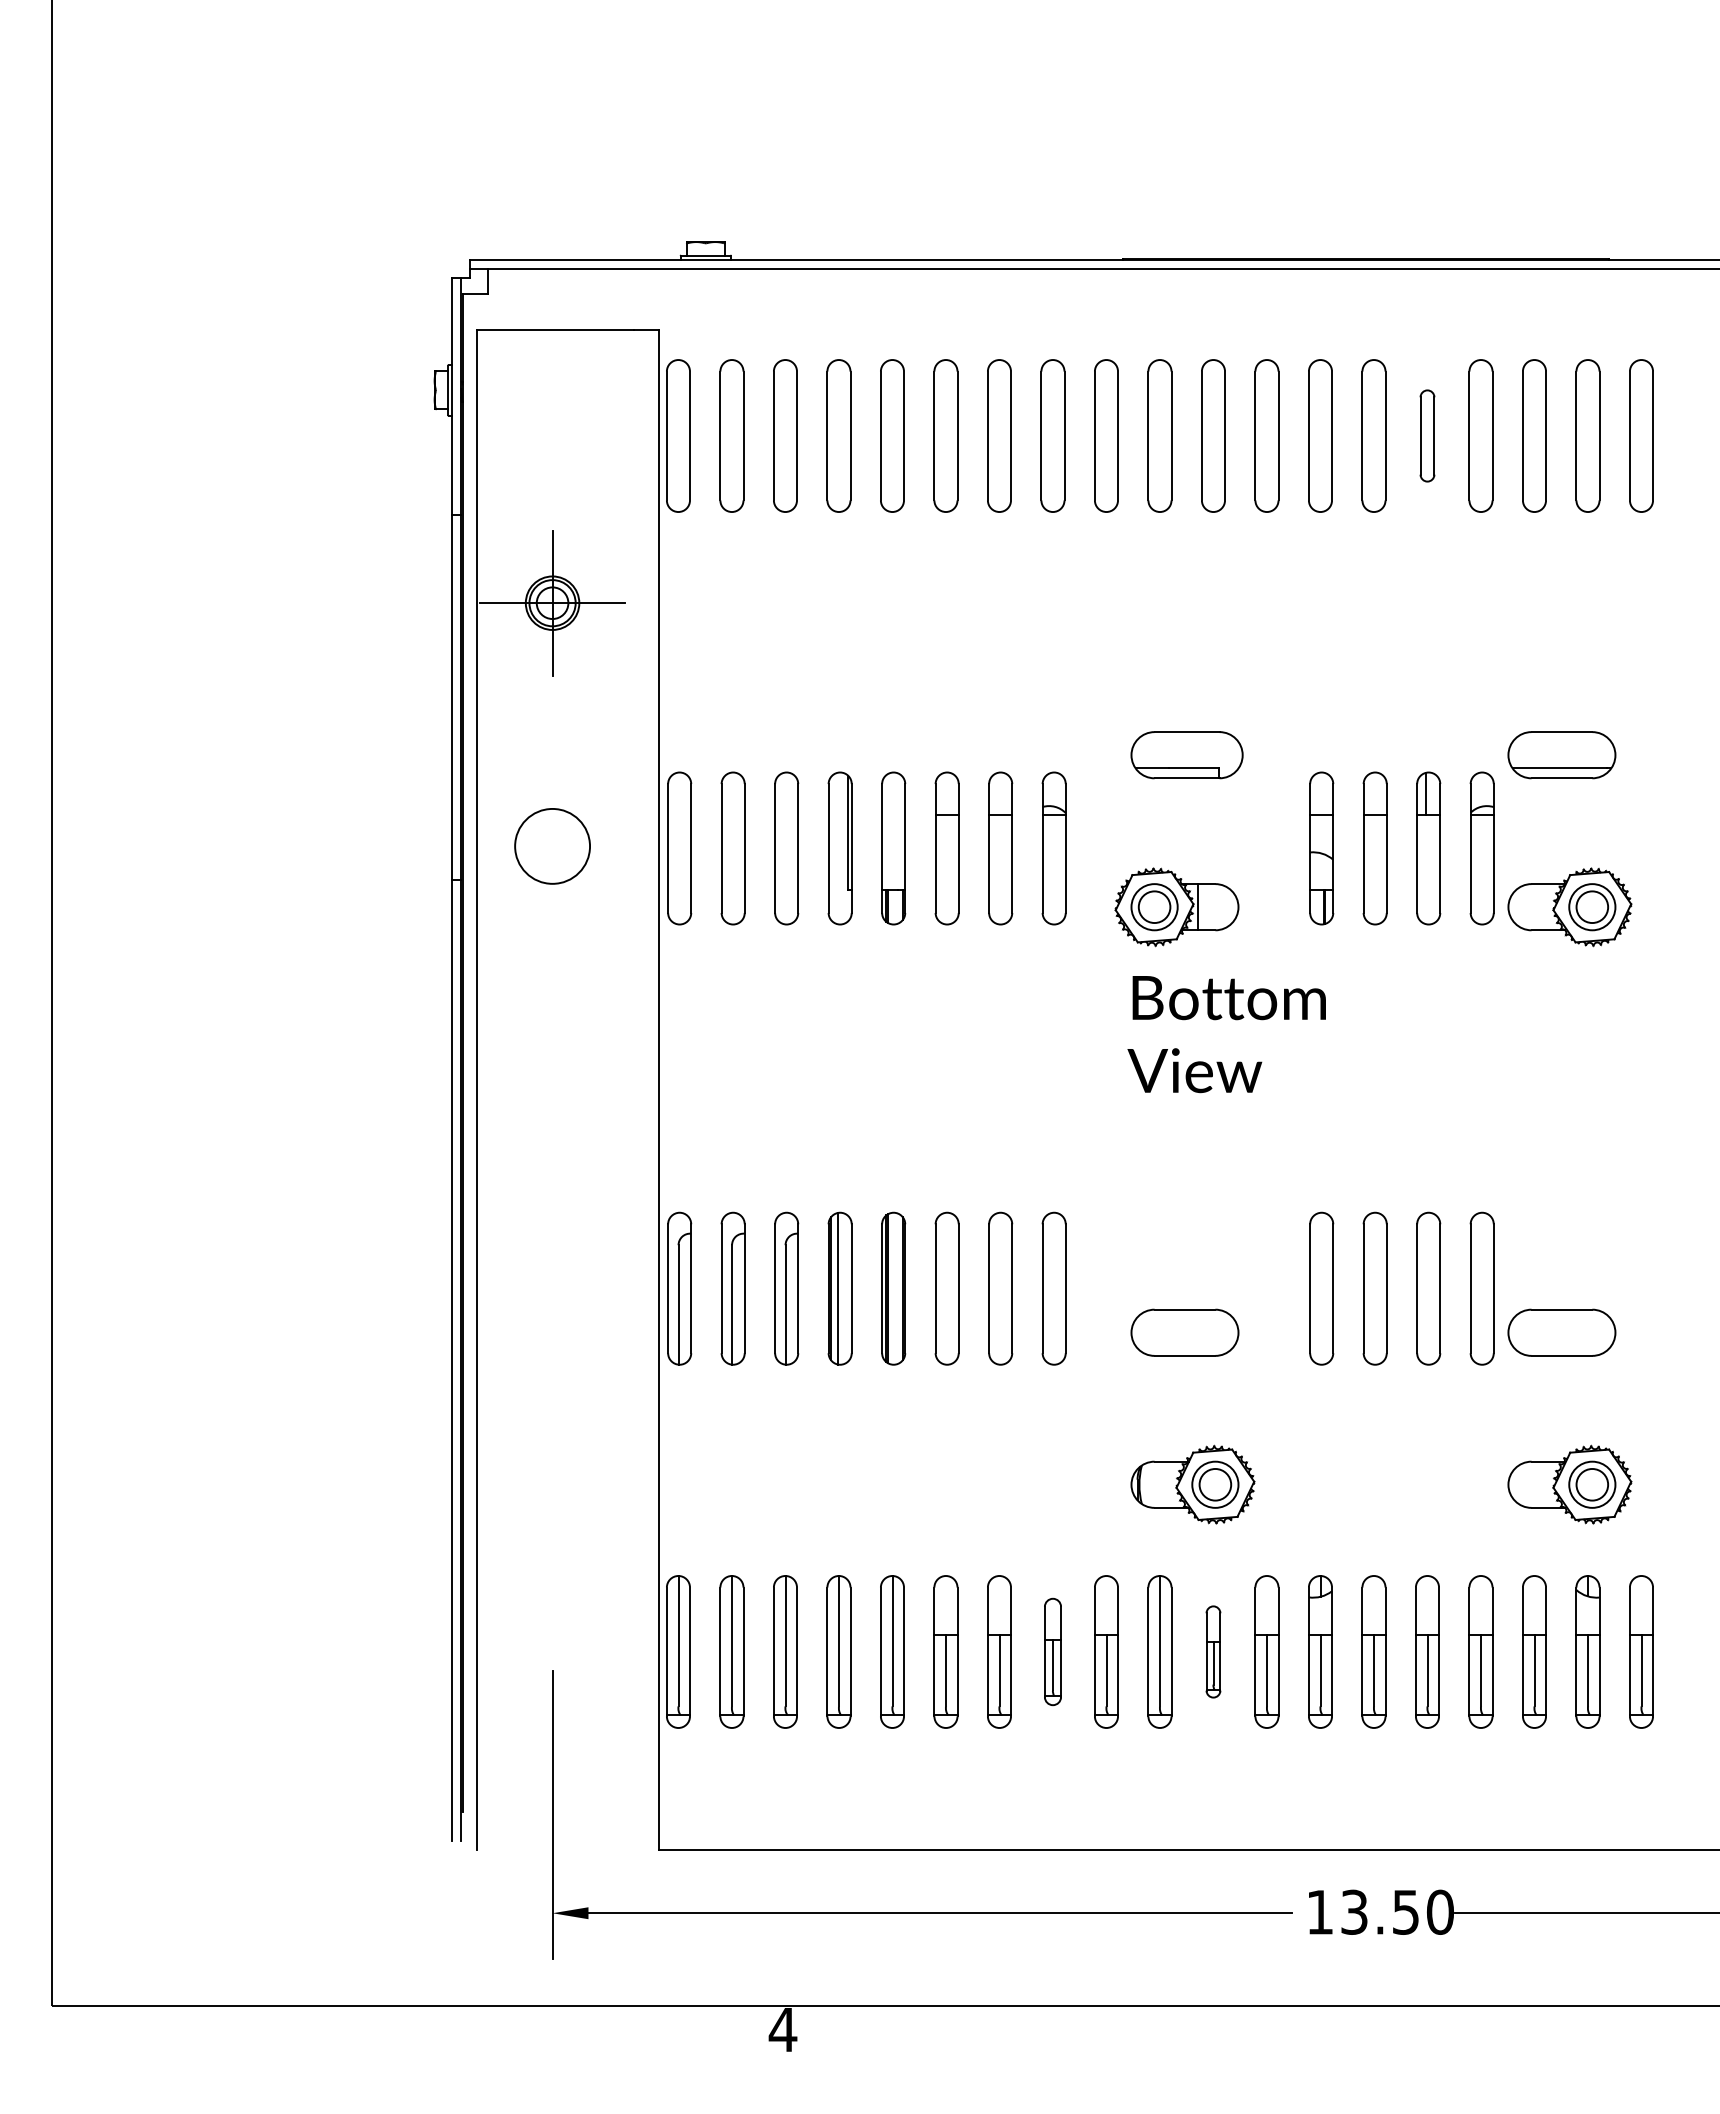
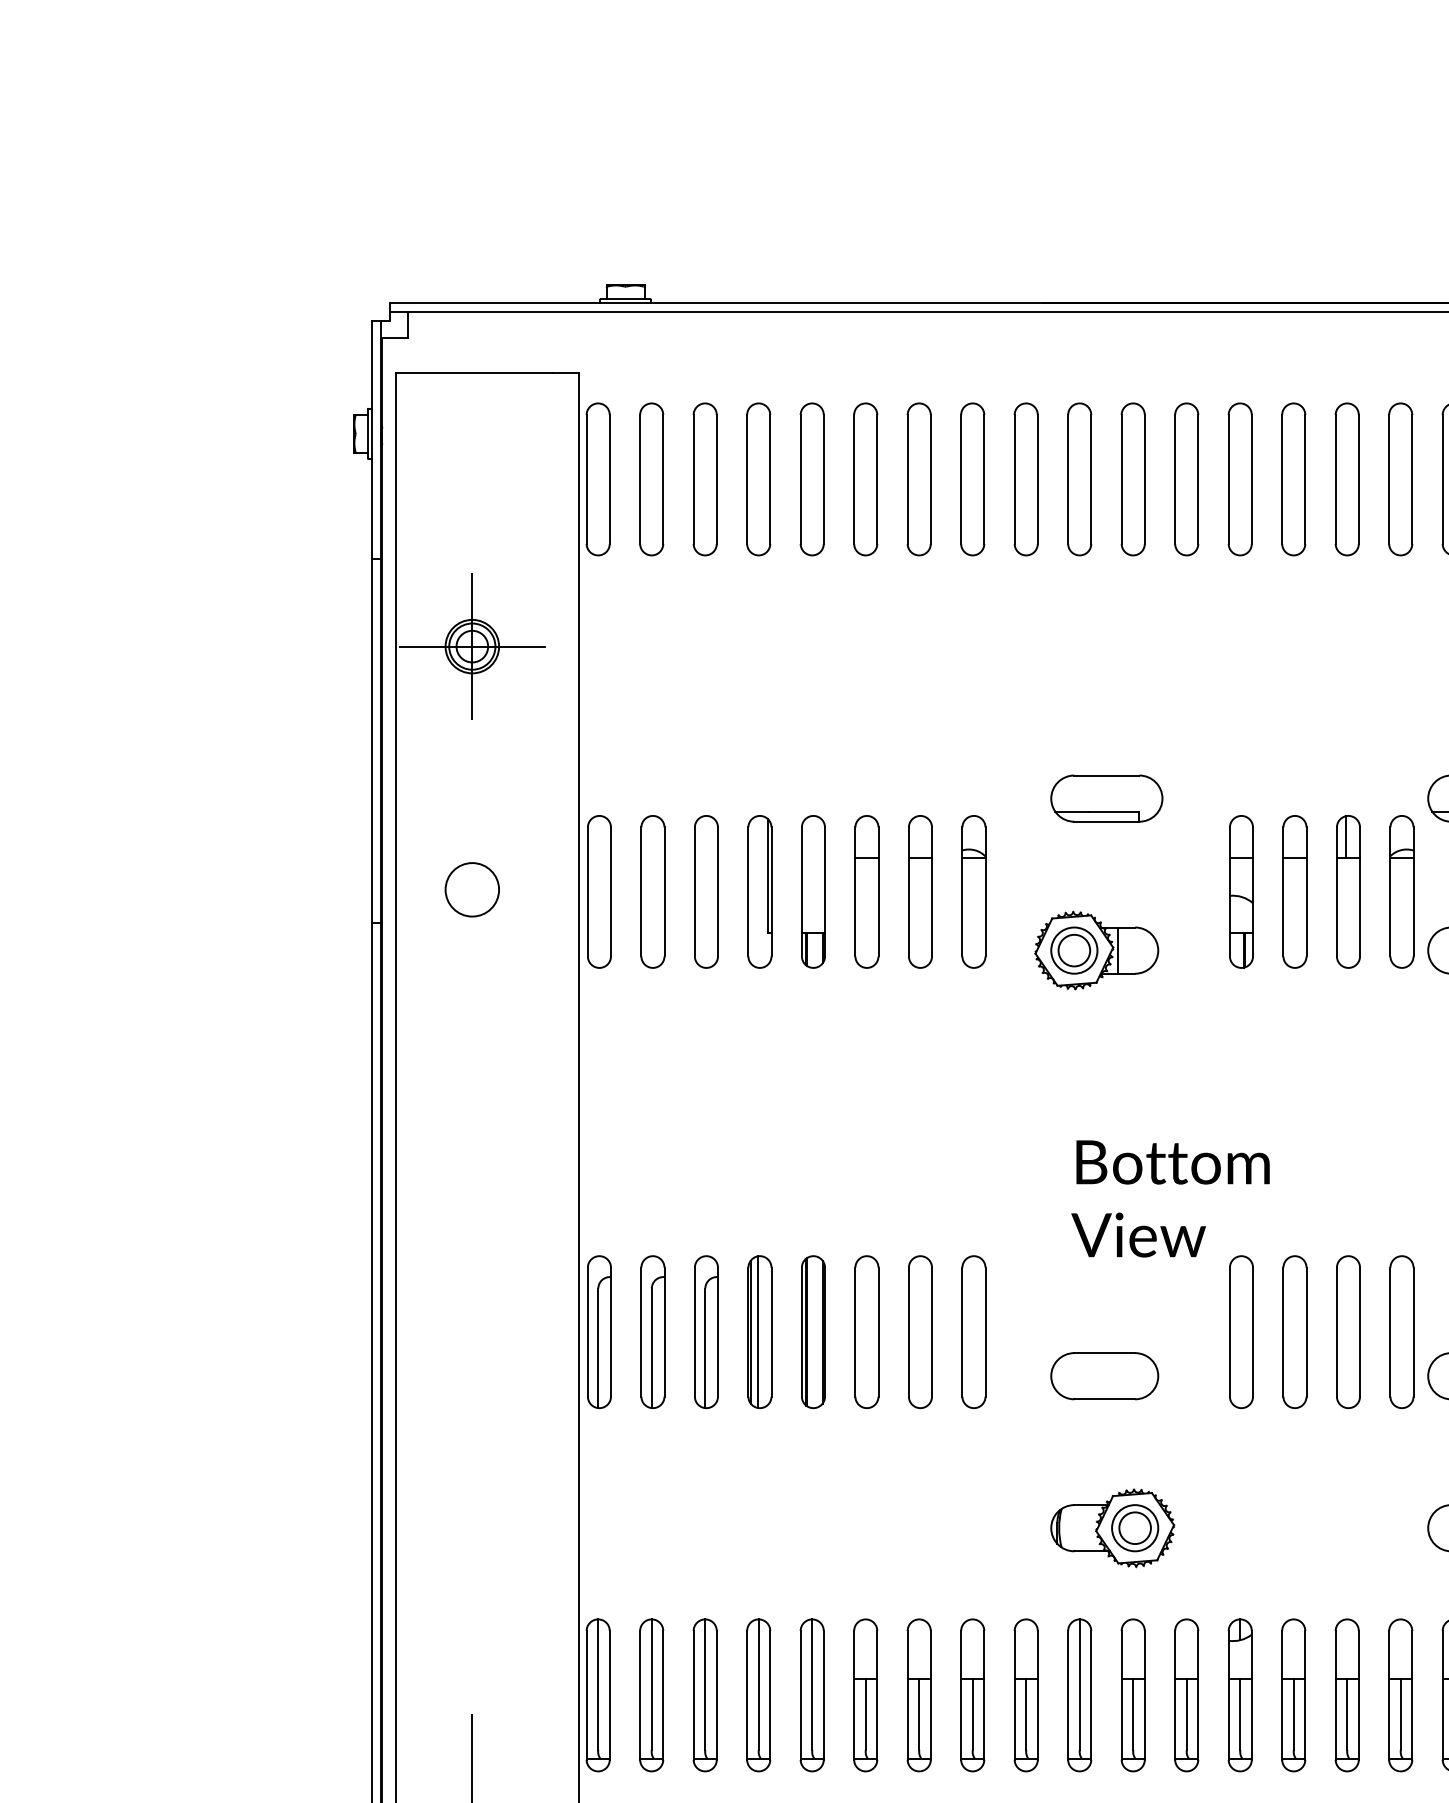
part: (1427, 435) -> (1347, 478), size x1.67
circle: (552, 846) -> (472, 889), size x0.71
text: (1226, 1034) -> (1170, 1198), moved
part: (1052, 1651) -> (972, 1694), size x1.43
part: (1213, 1651) -> (1133, 1694), size x1.67

